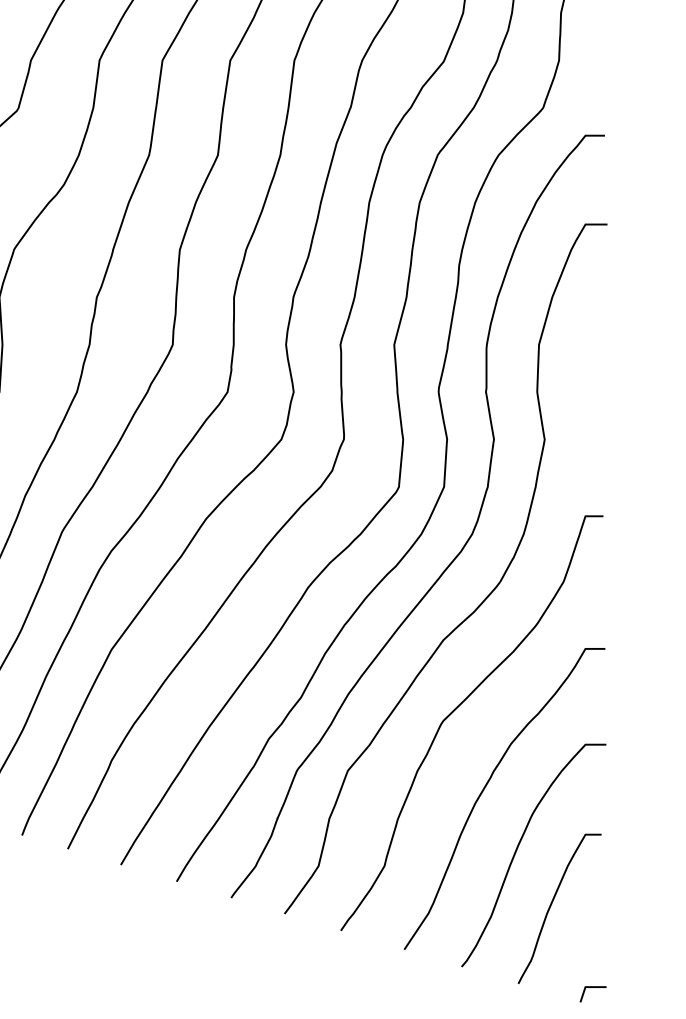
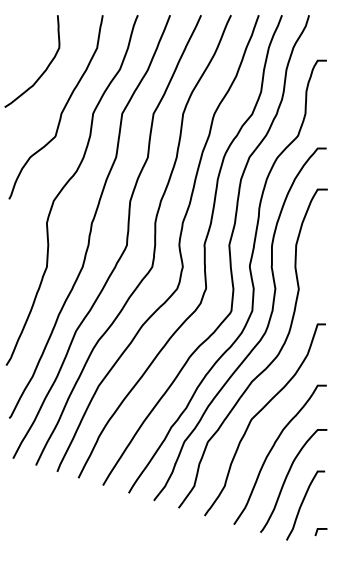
line: (591, 988) -> (320, 529), moved

